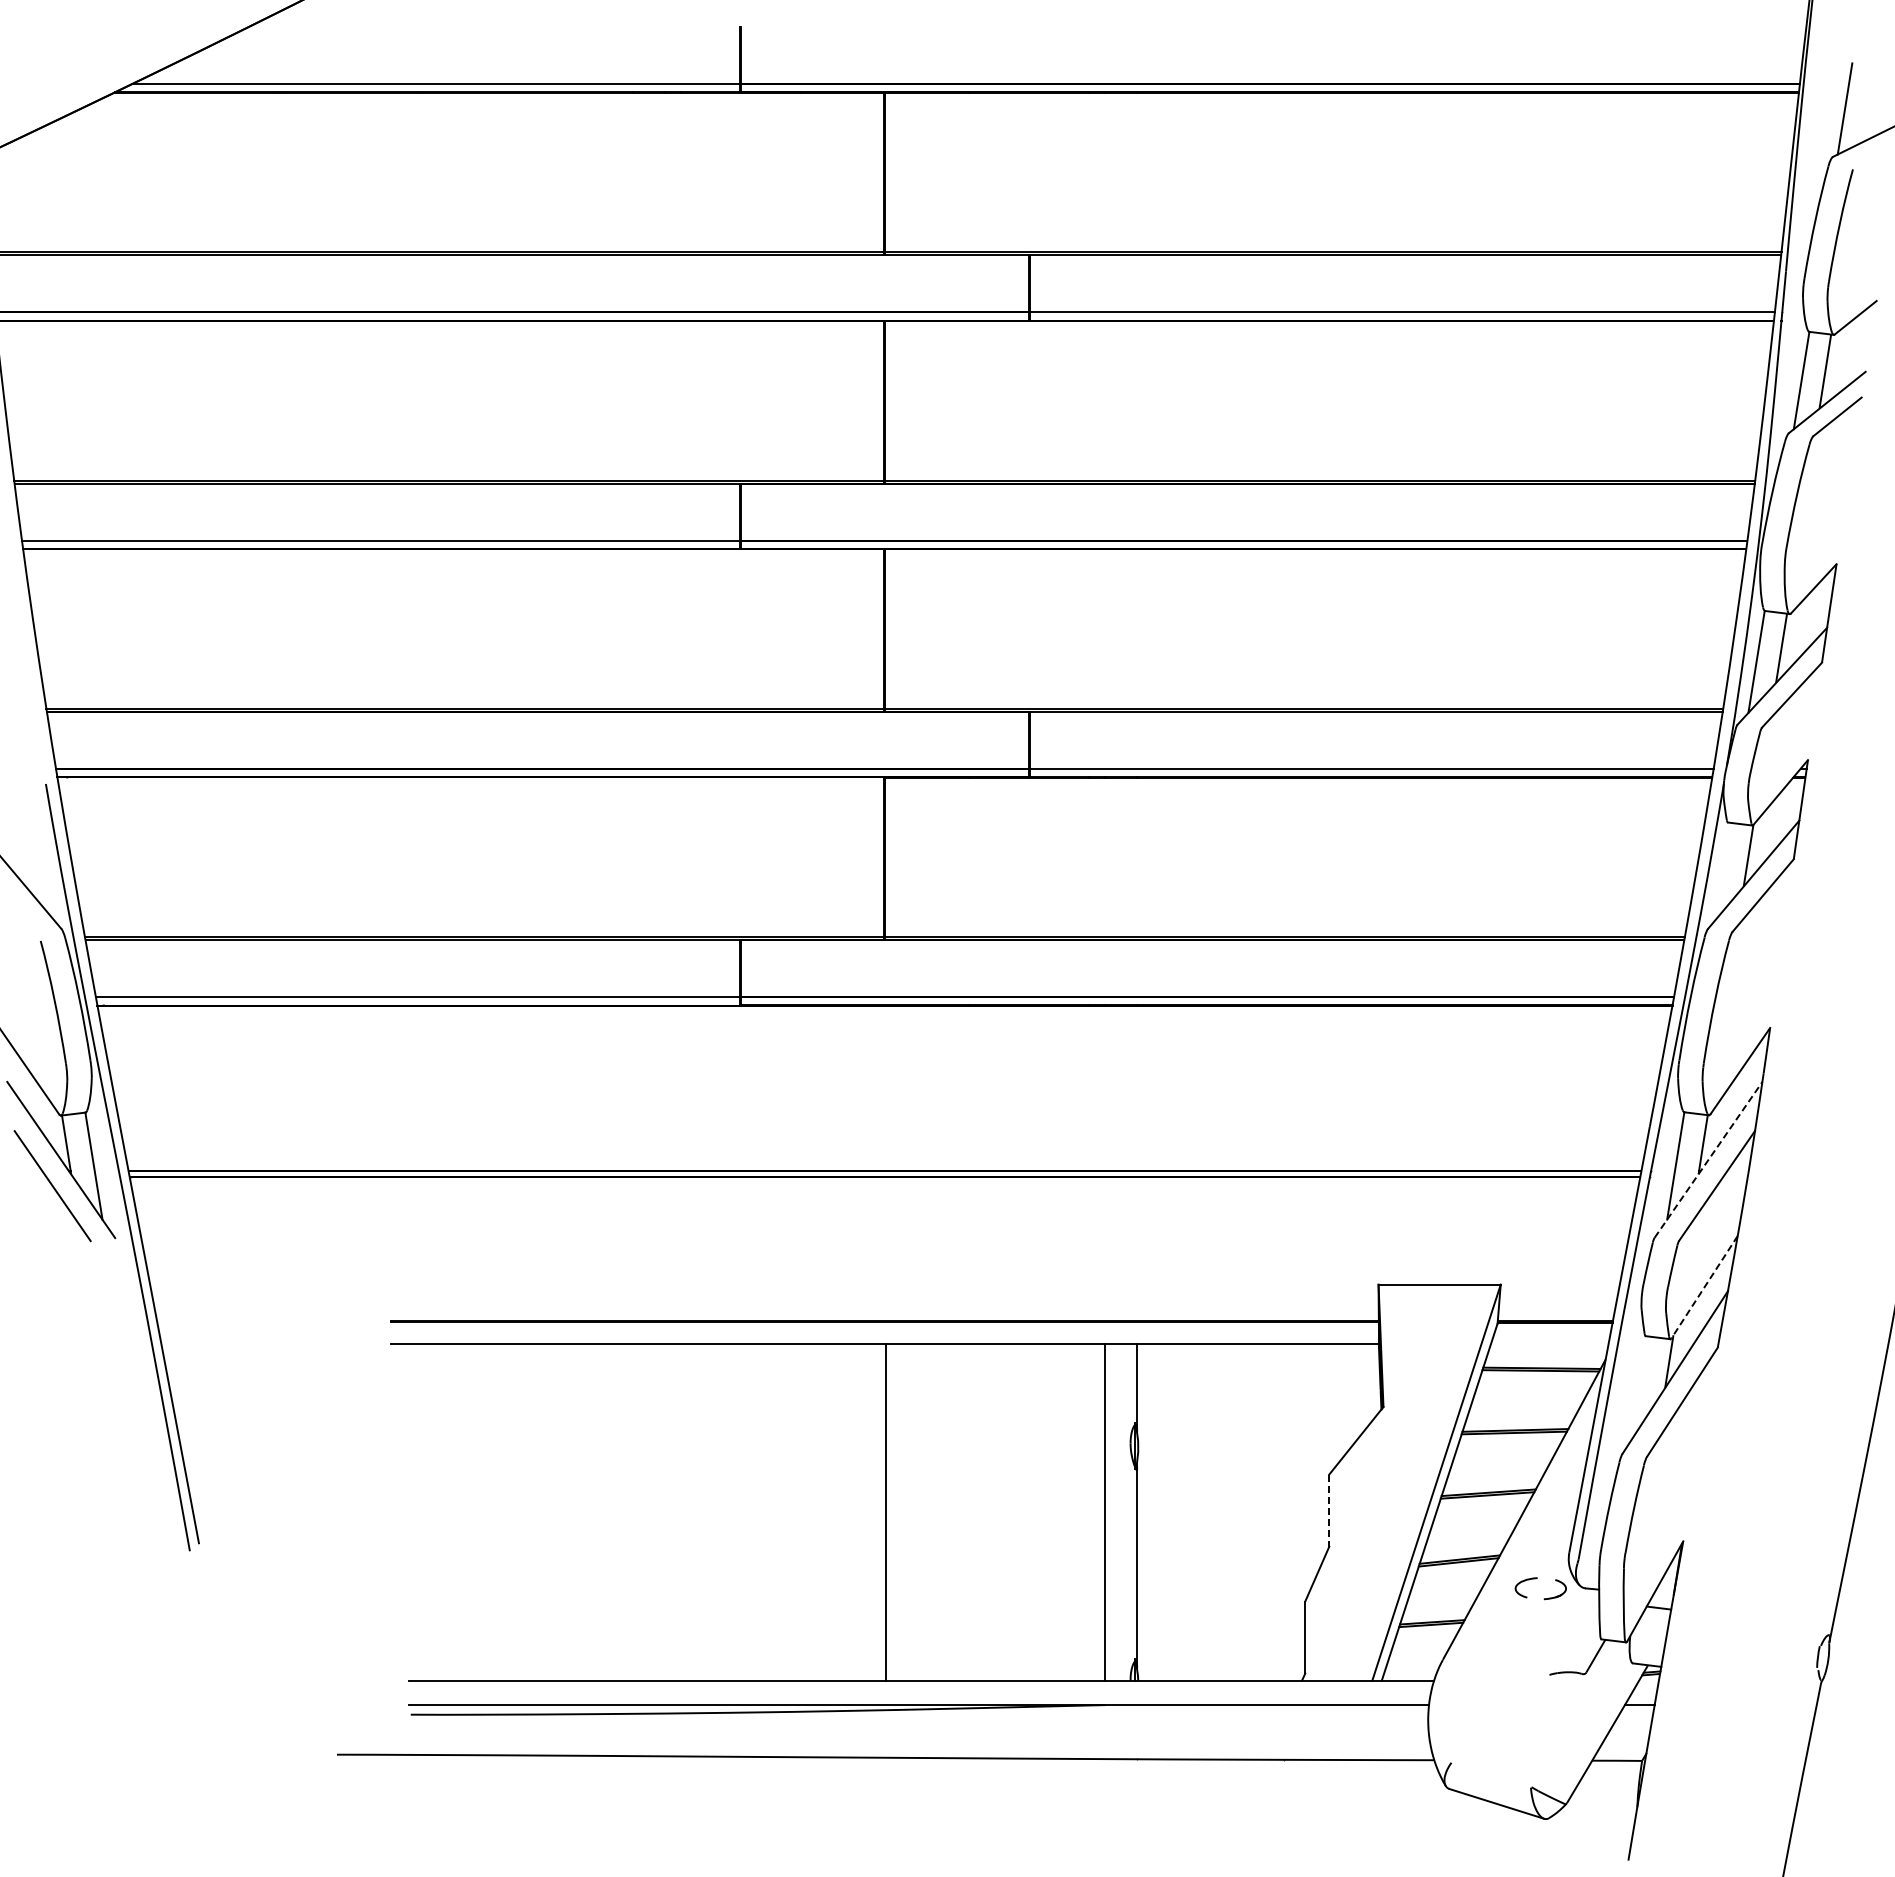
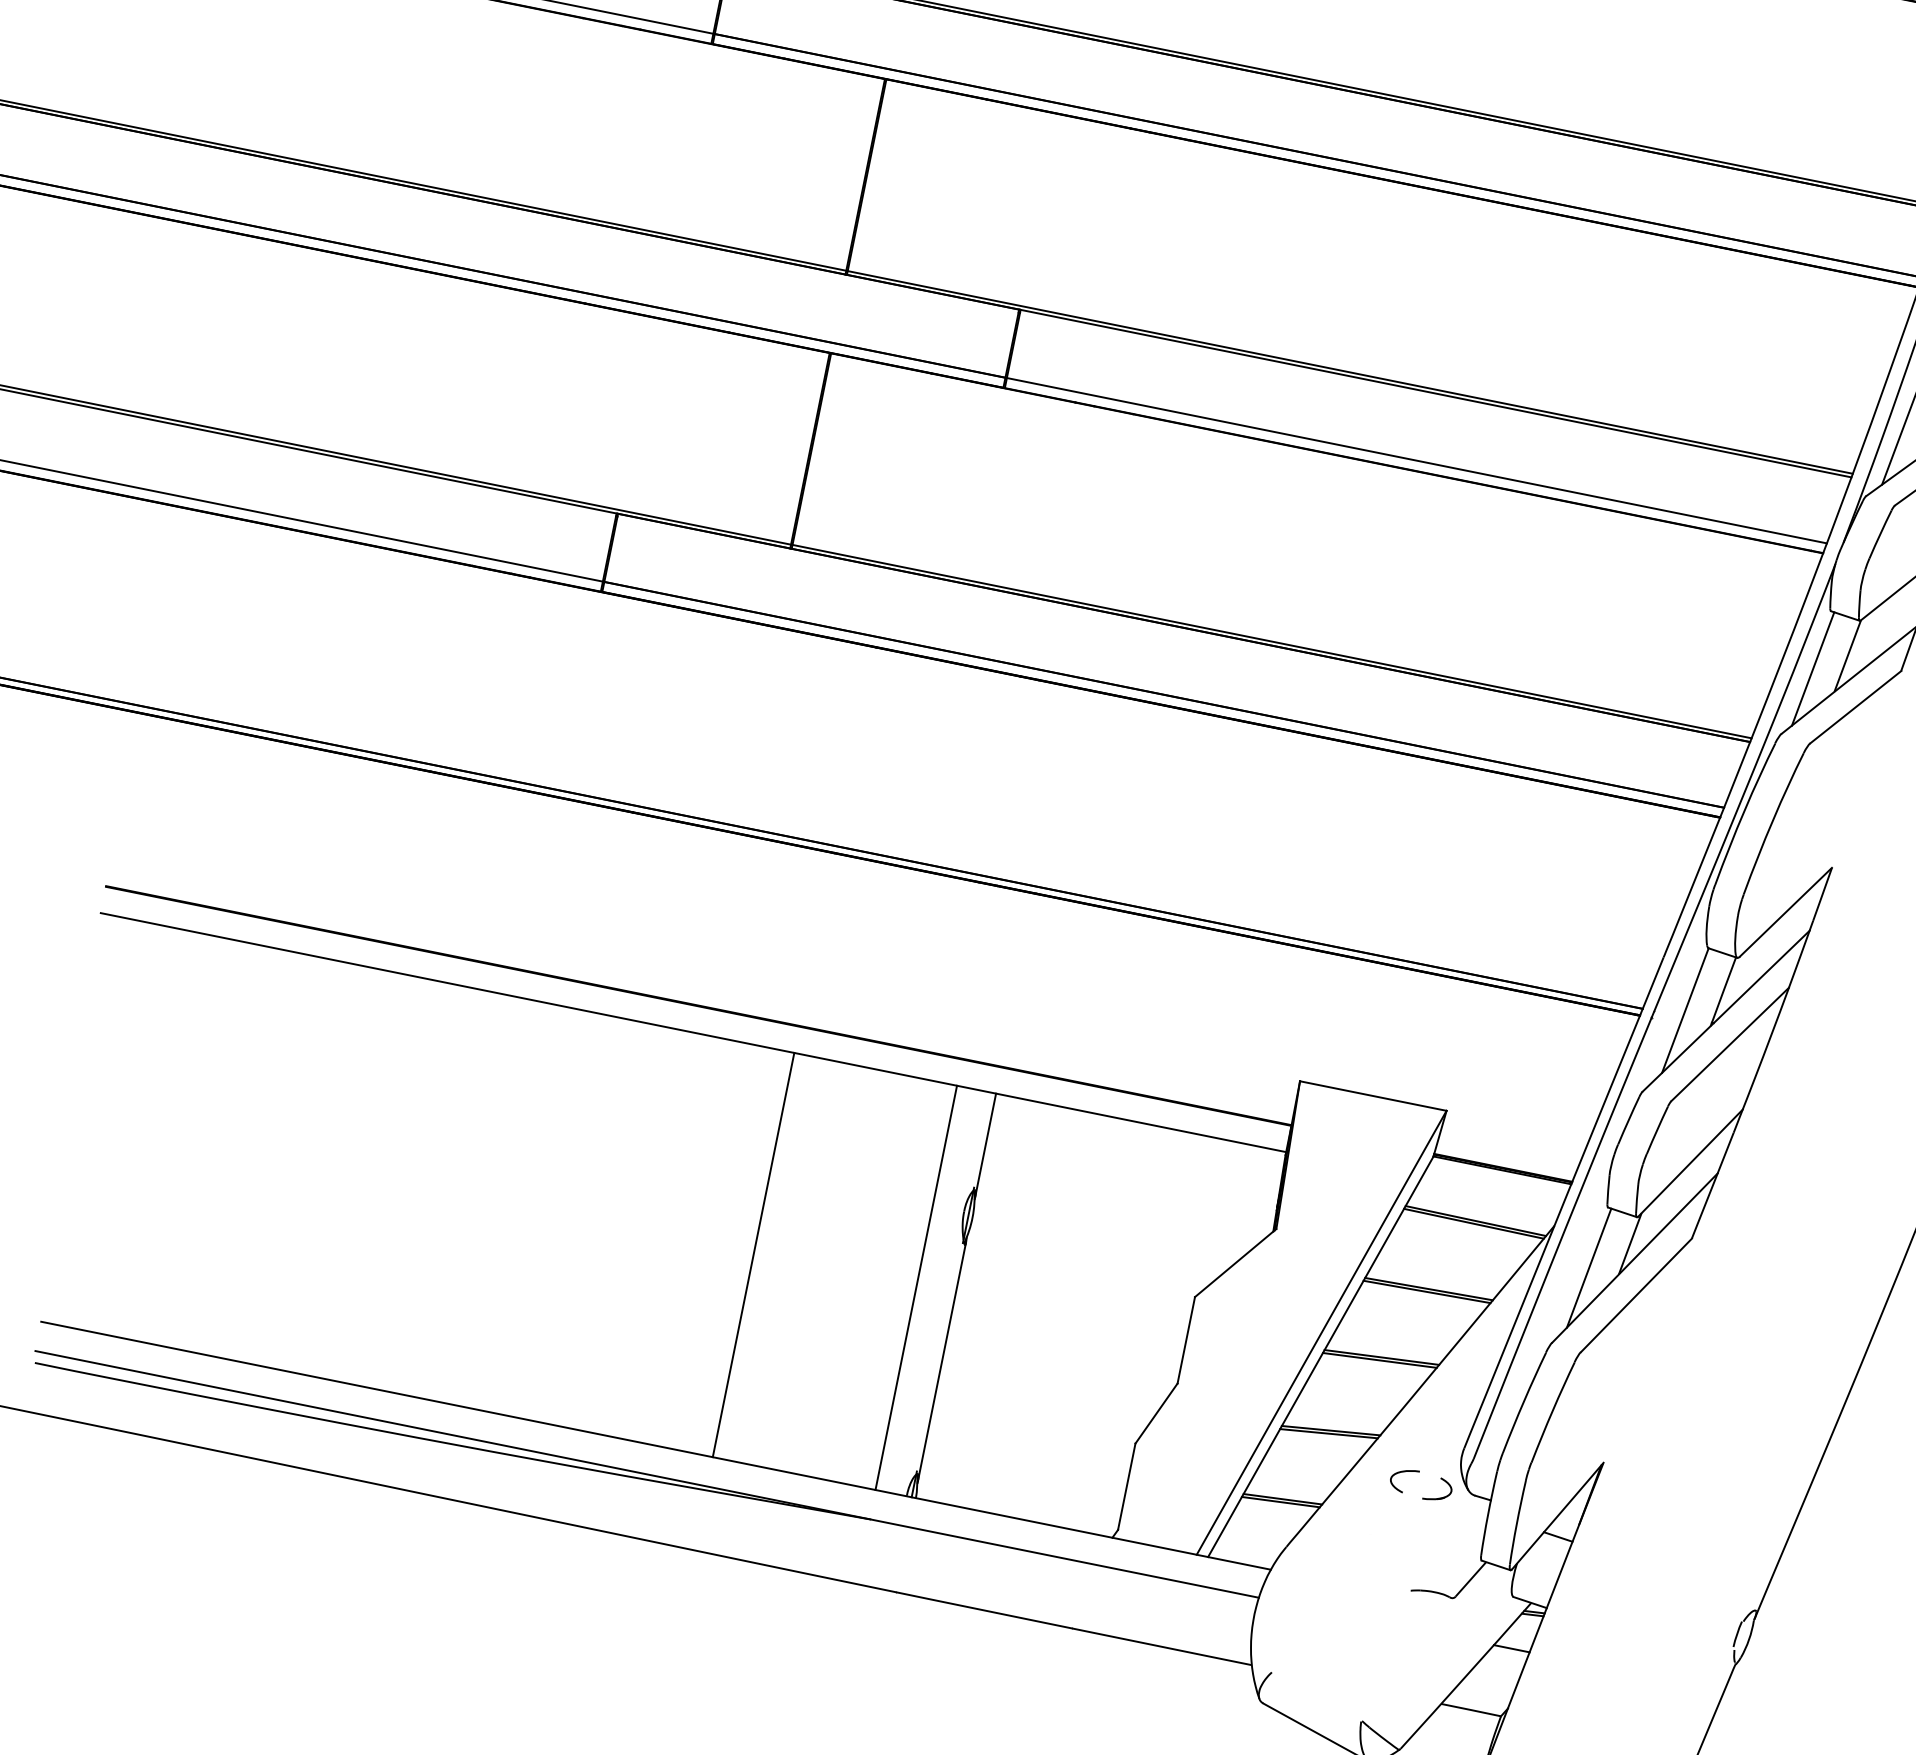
line: (1722, 871) -> (1812, 668), added
line: (1708, 1159) -> (1726, 1010), dashed -> solid
line: (1704, 1287) -> (1690, 1163), dashed -> solid
line: (1640, 1387) -> (1589, 1267), added
line: (885, 1511) -> (753, 1254), moved
line: (1329, 1511) -> (1186, 1341), dashed -> solid

